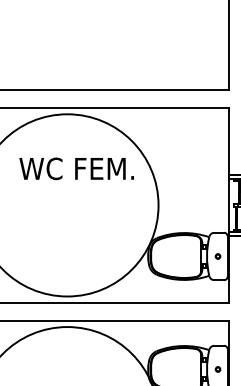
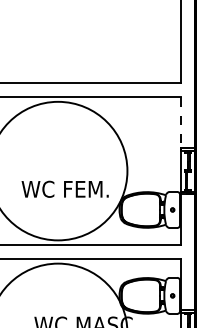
line: (228, 142) -> (180, 123), solid -> dashed
text: (75, 167) -> (64, 188), moved

